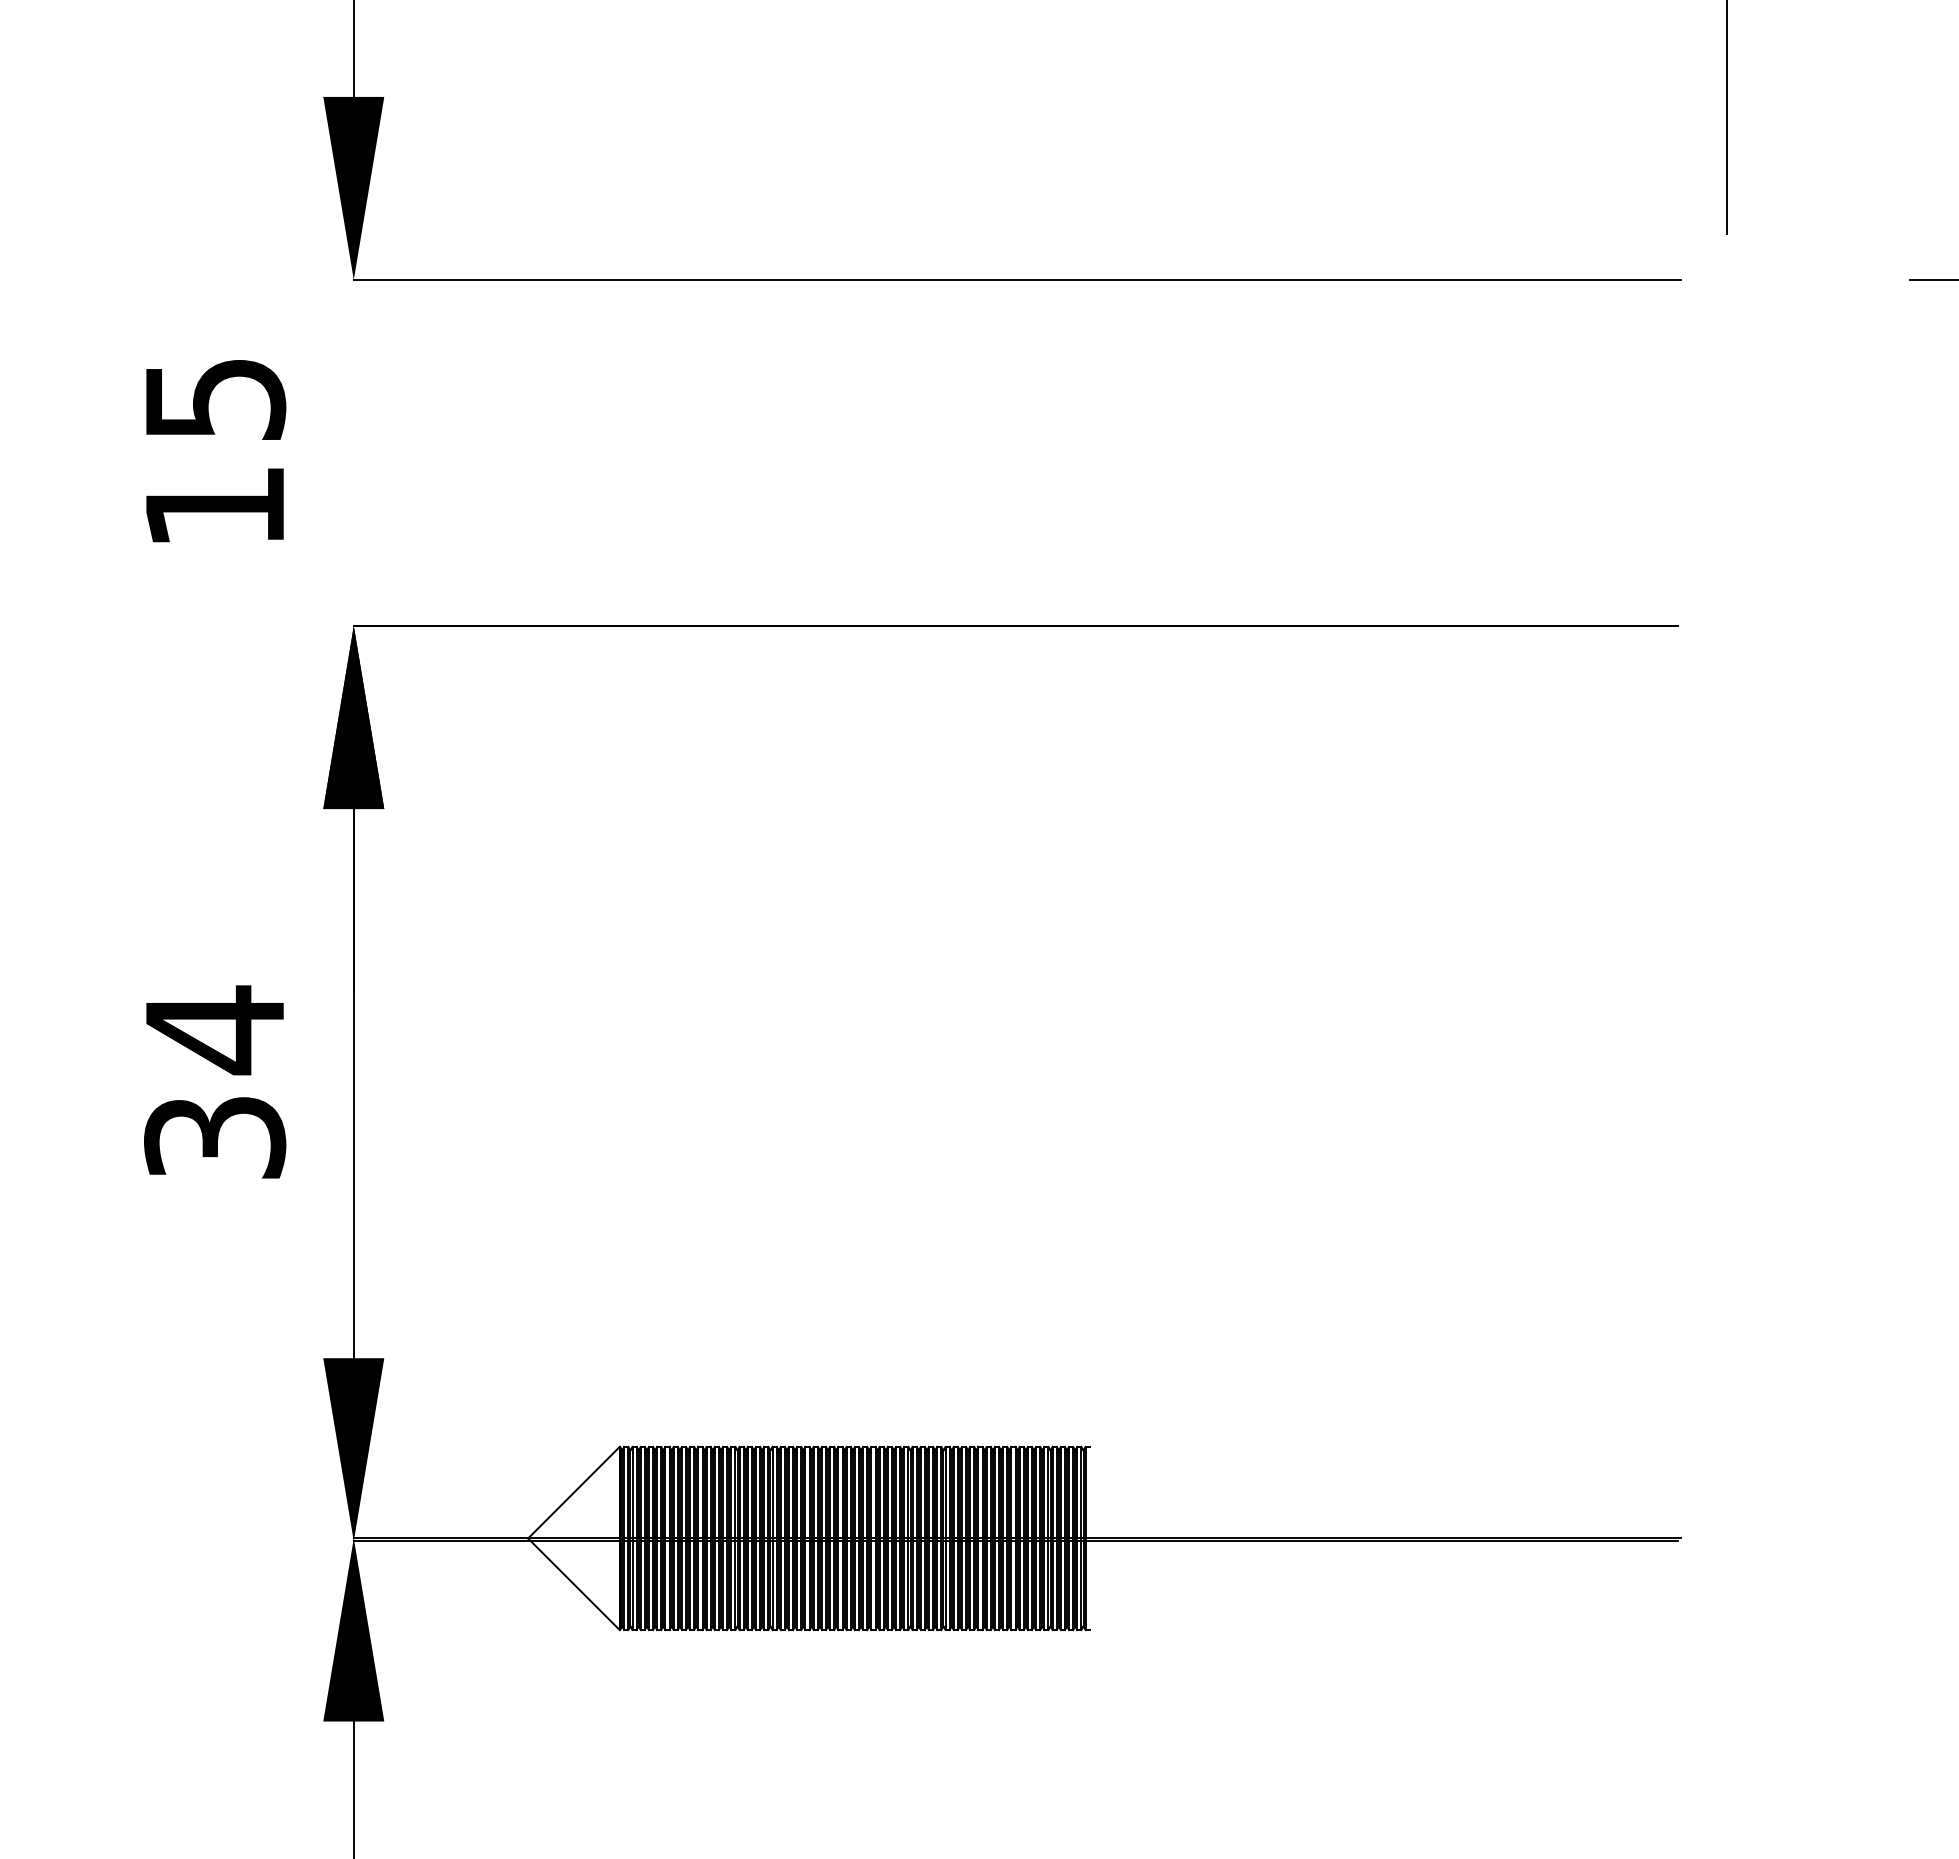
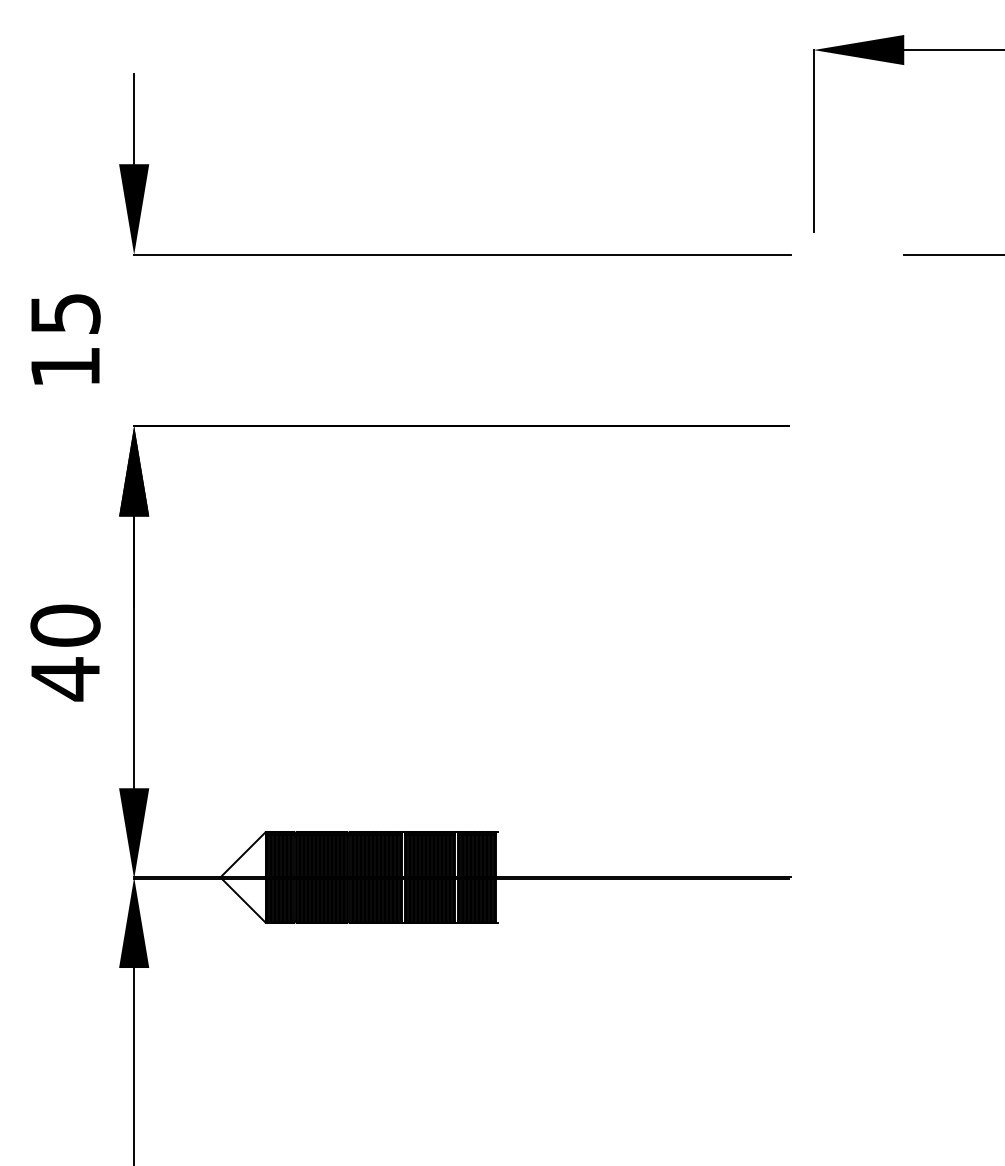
text: (214, 1083) -> (65, 652), 34 -> 40

